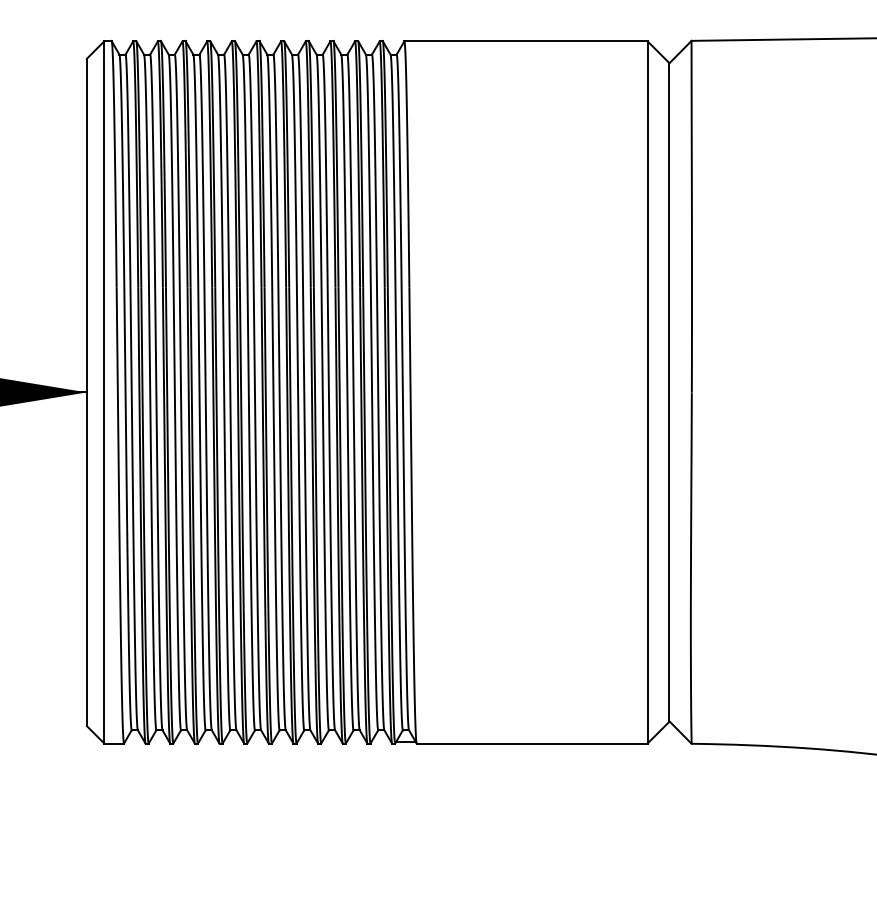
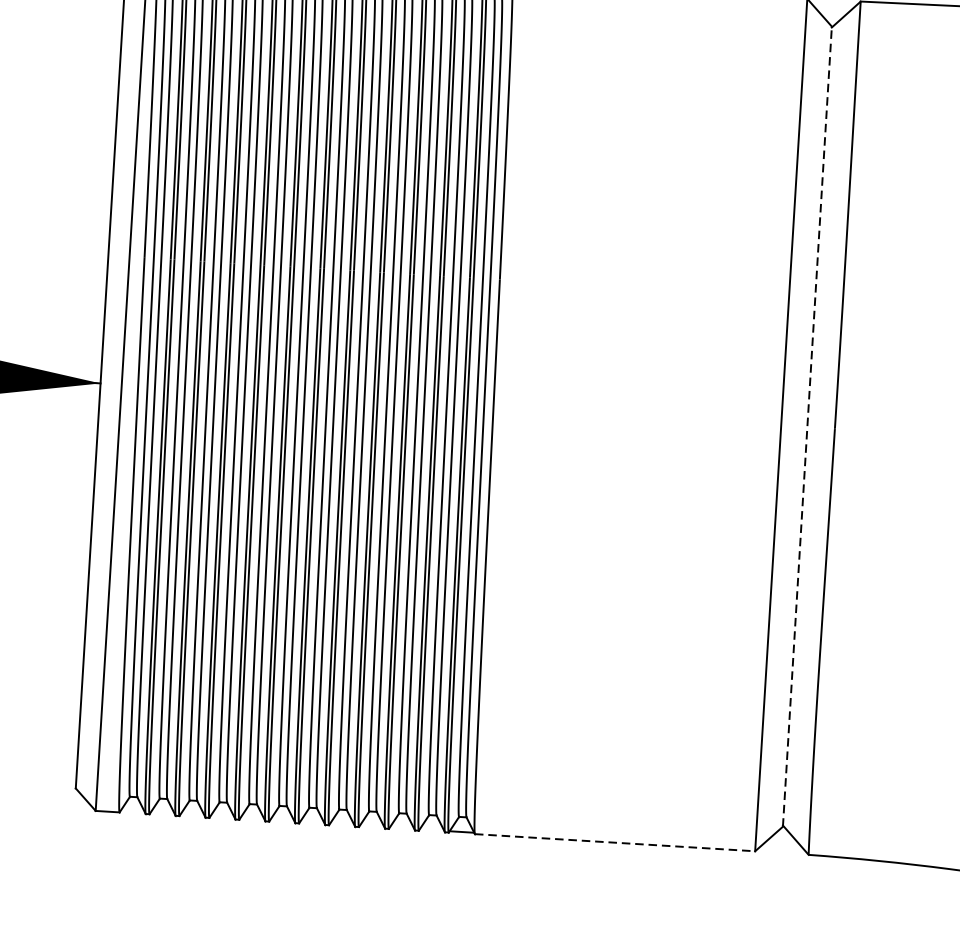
line: (669, 392) -> (807, 426), solid -> dashed
line: (532, 743) -> (615, 842), solid -> dashed

